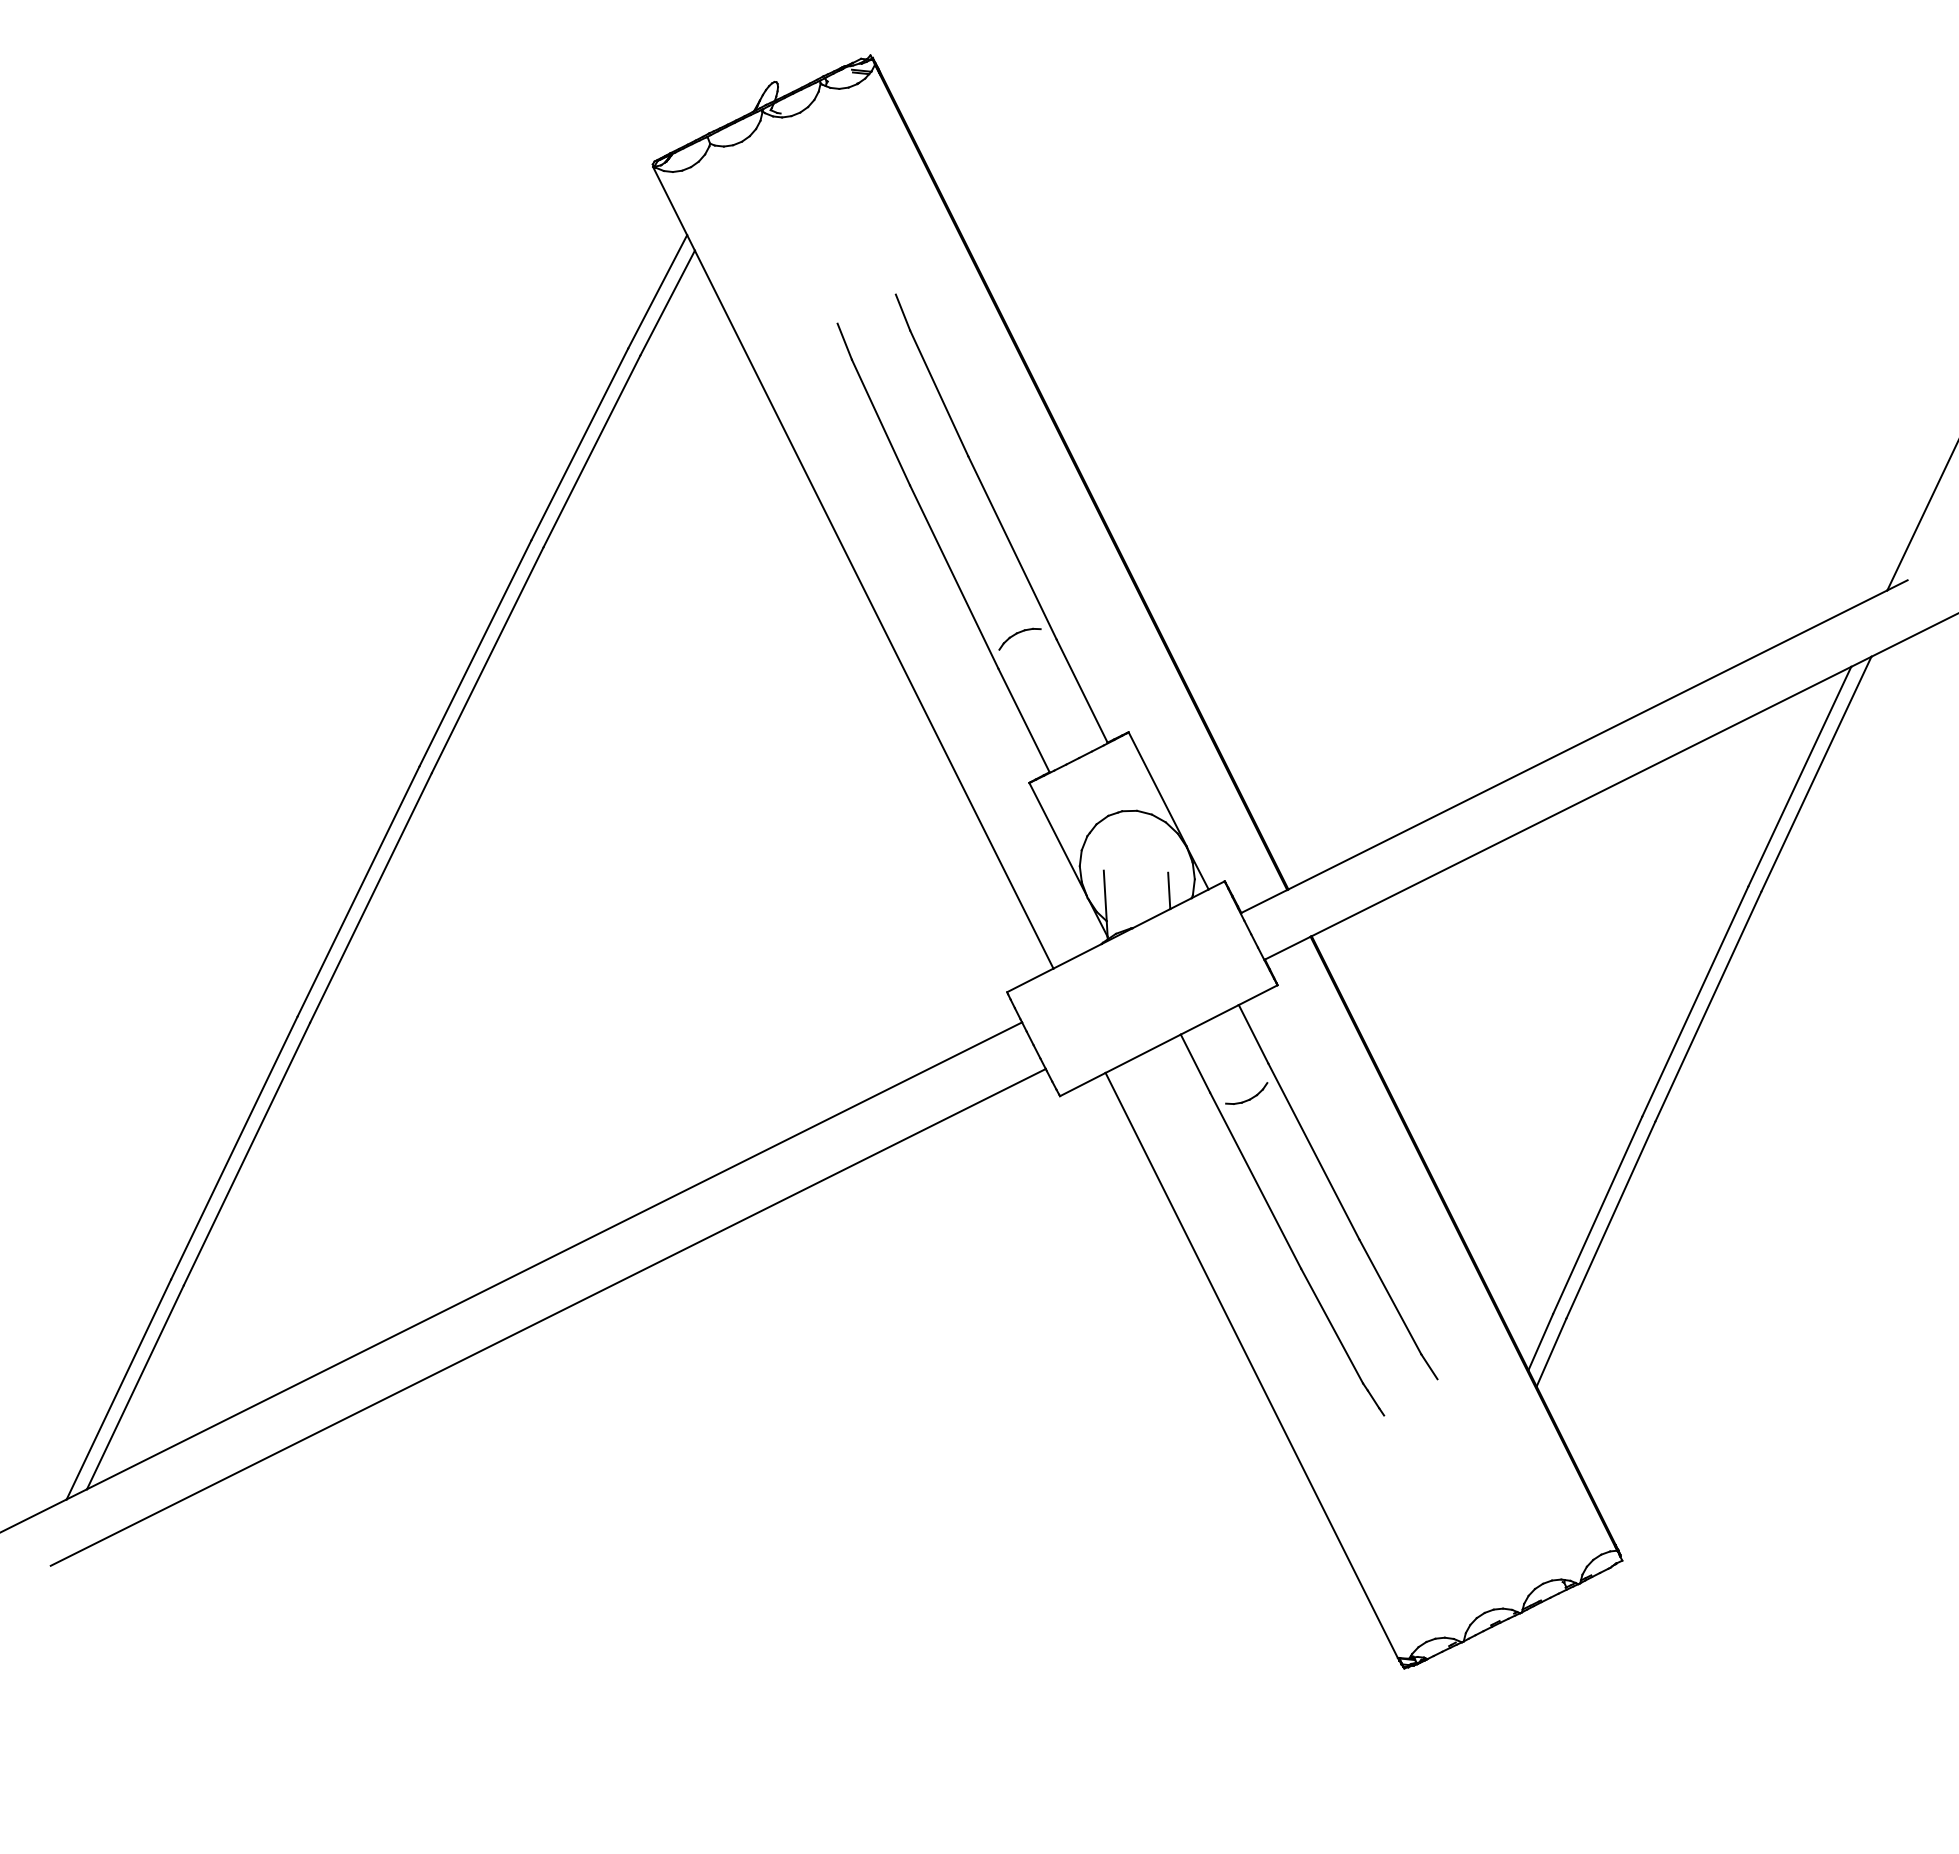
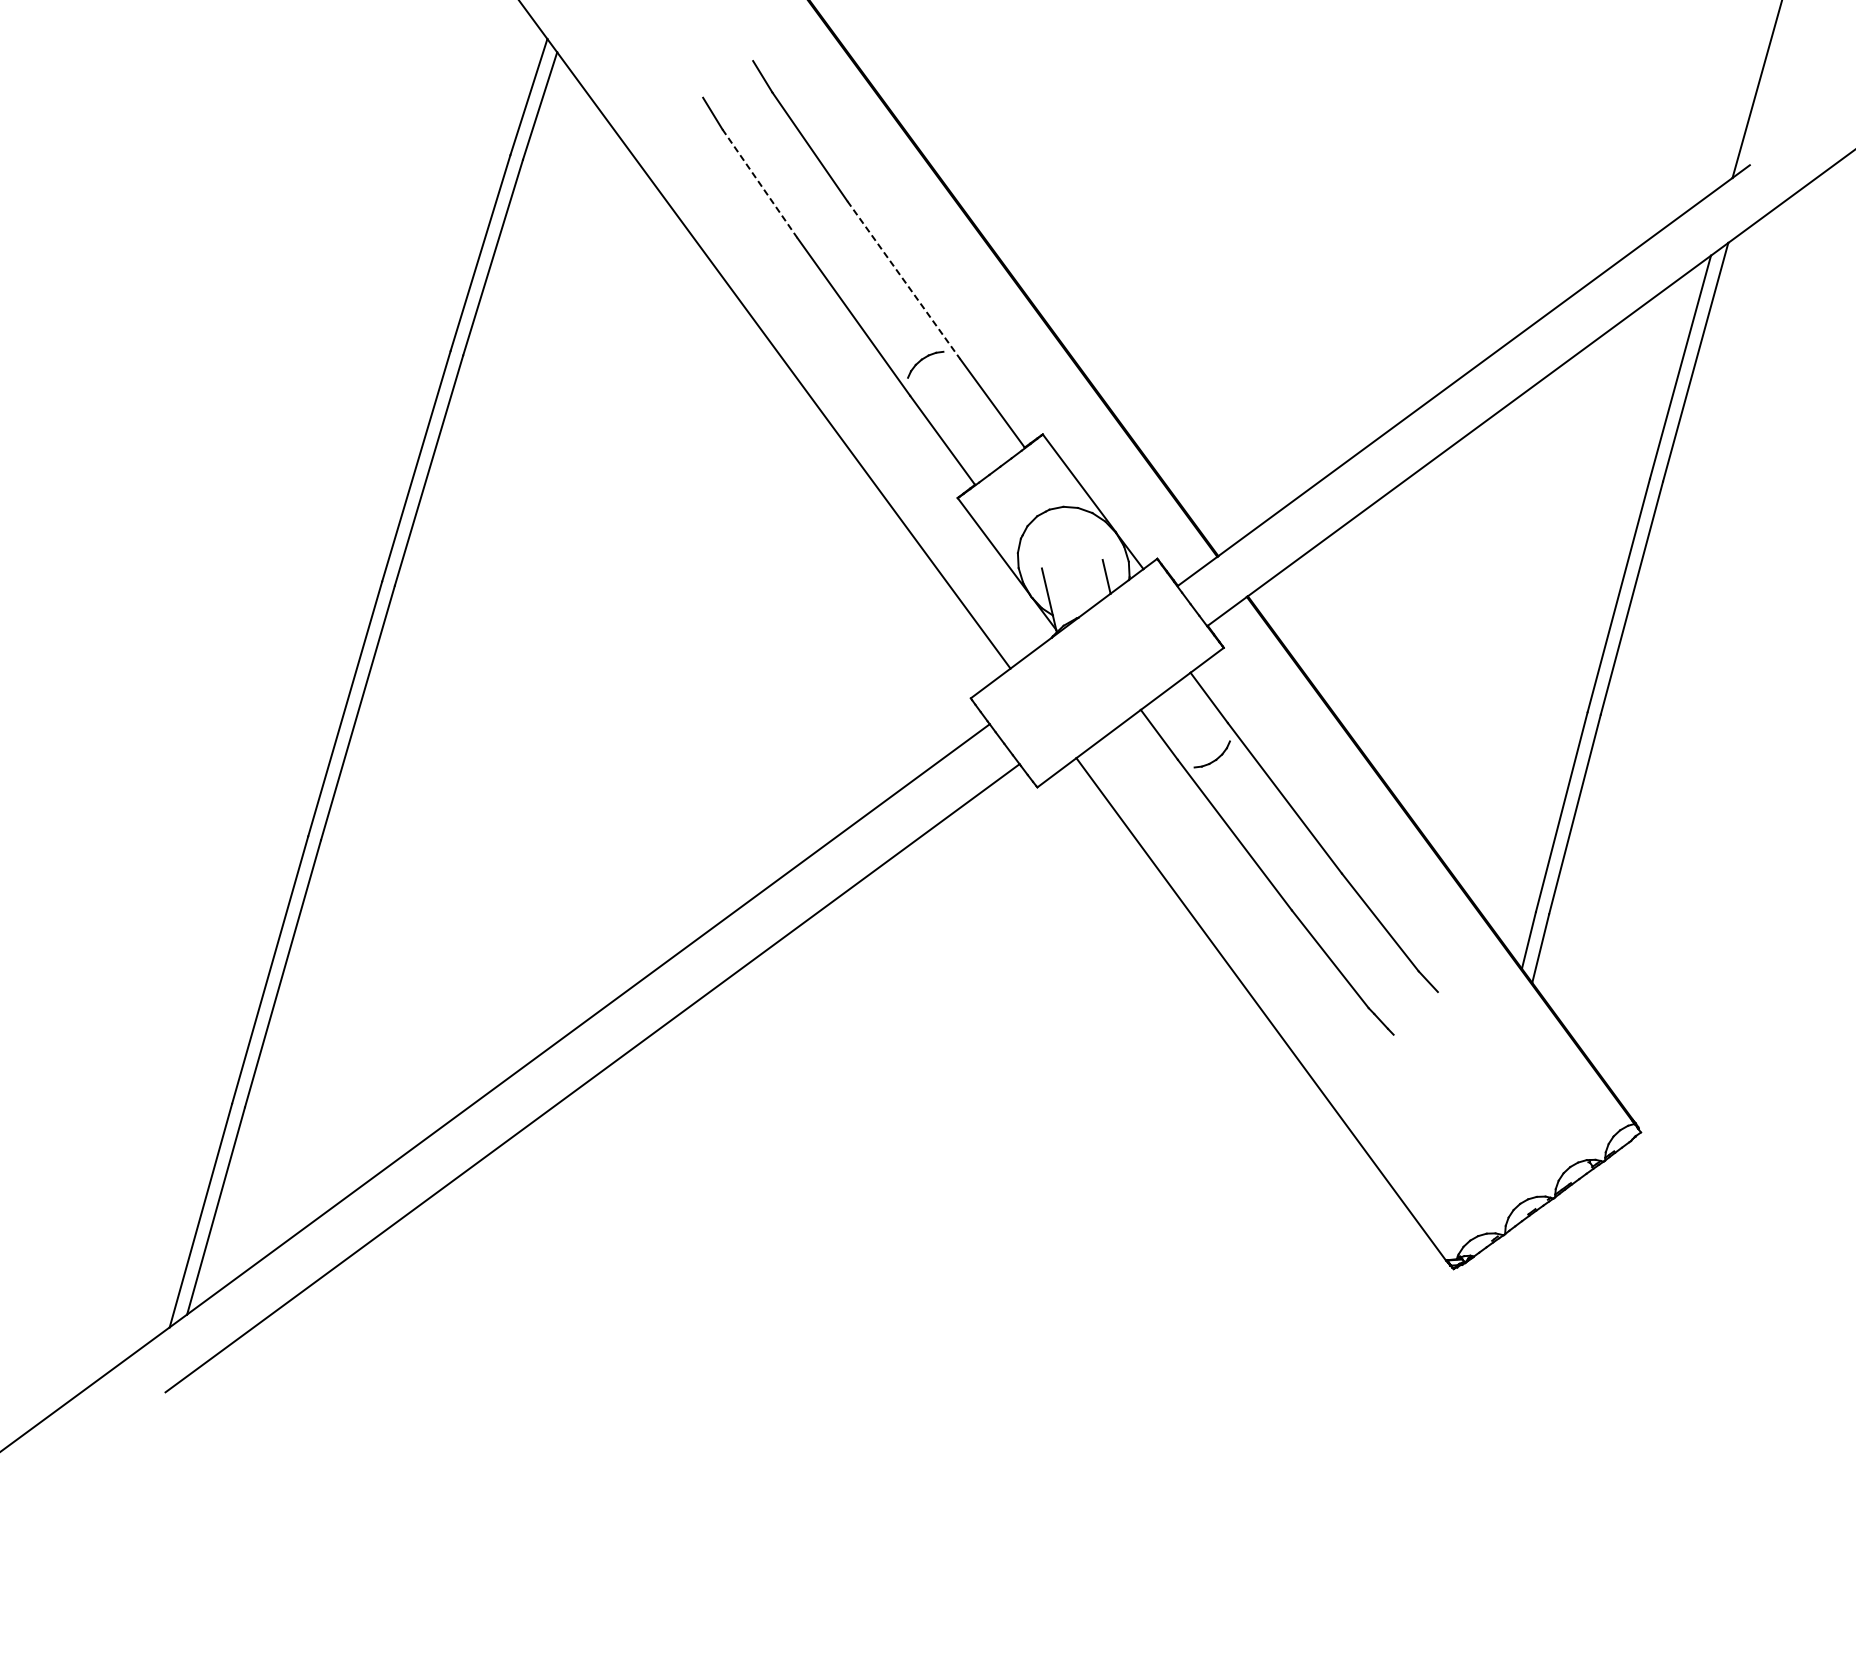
line: (881, 423) -> (760, 184), solid -> dashed
line: (1012, 548) -> (903, 280), solid -> dashed

